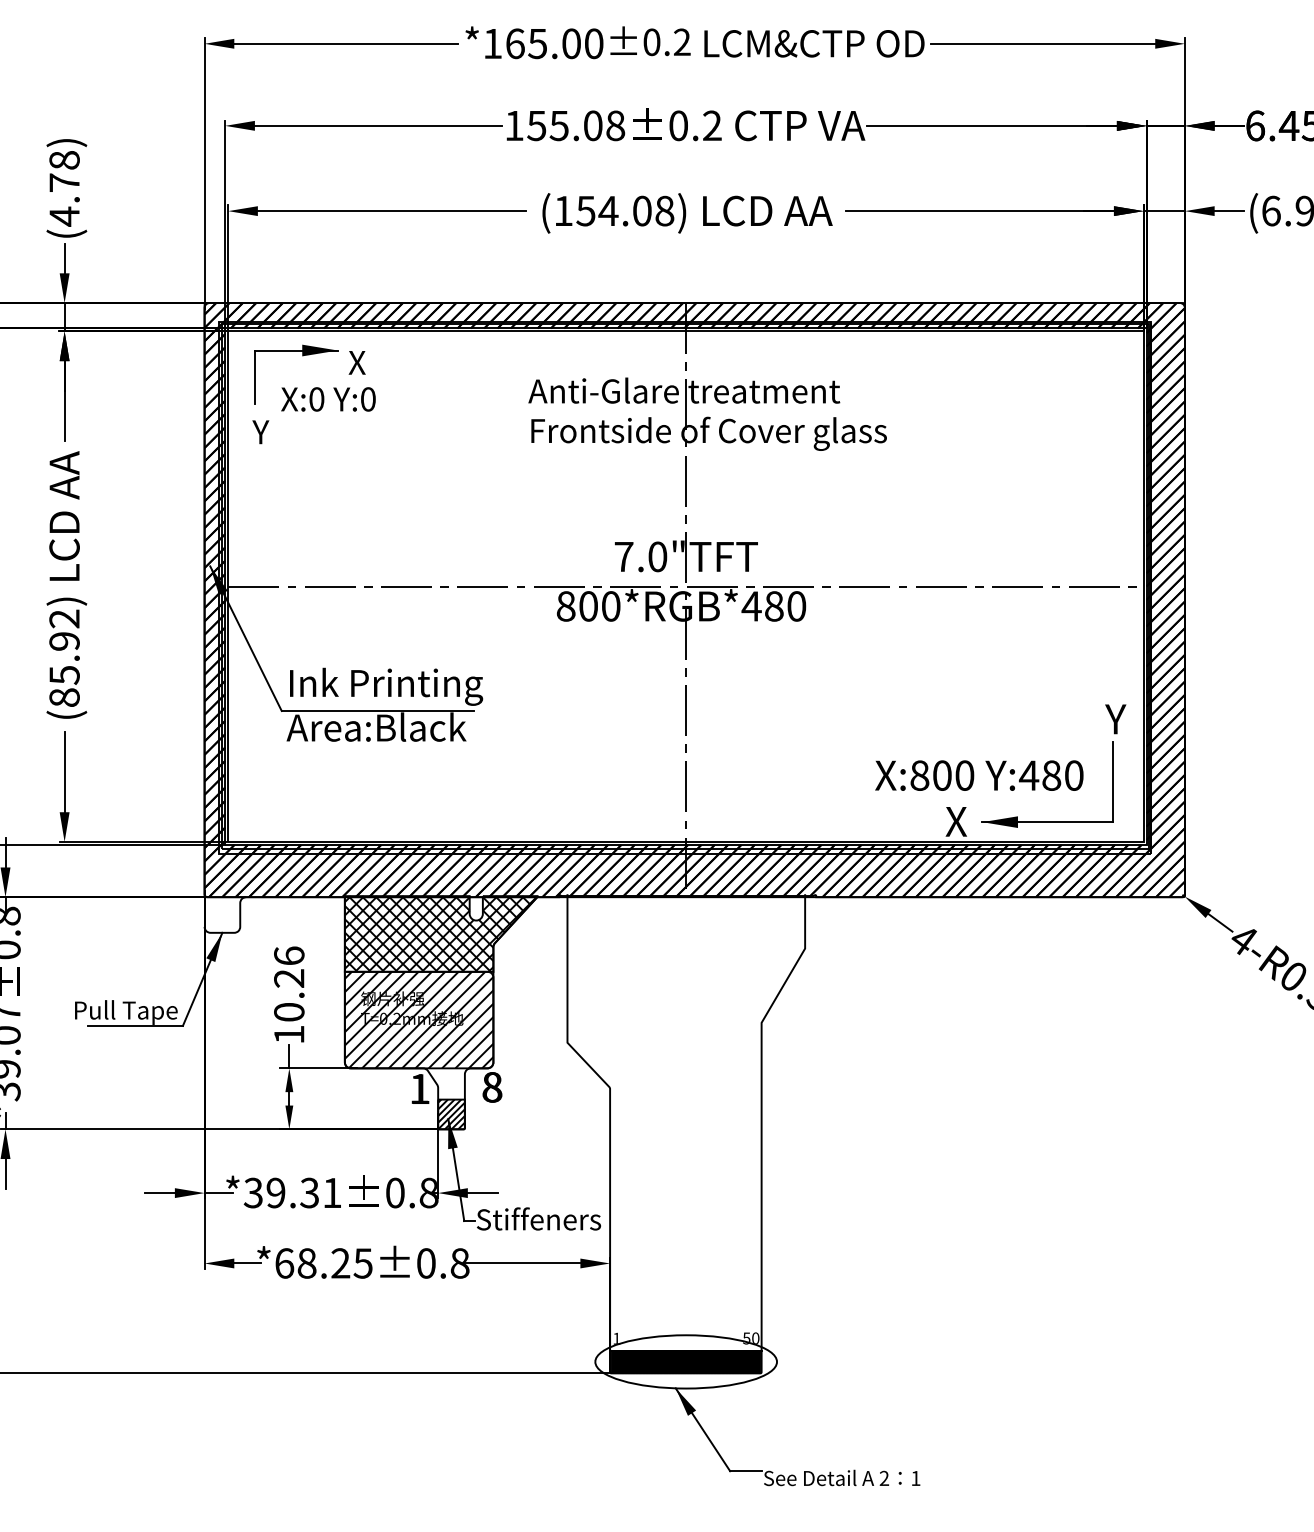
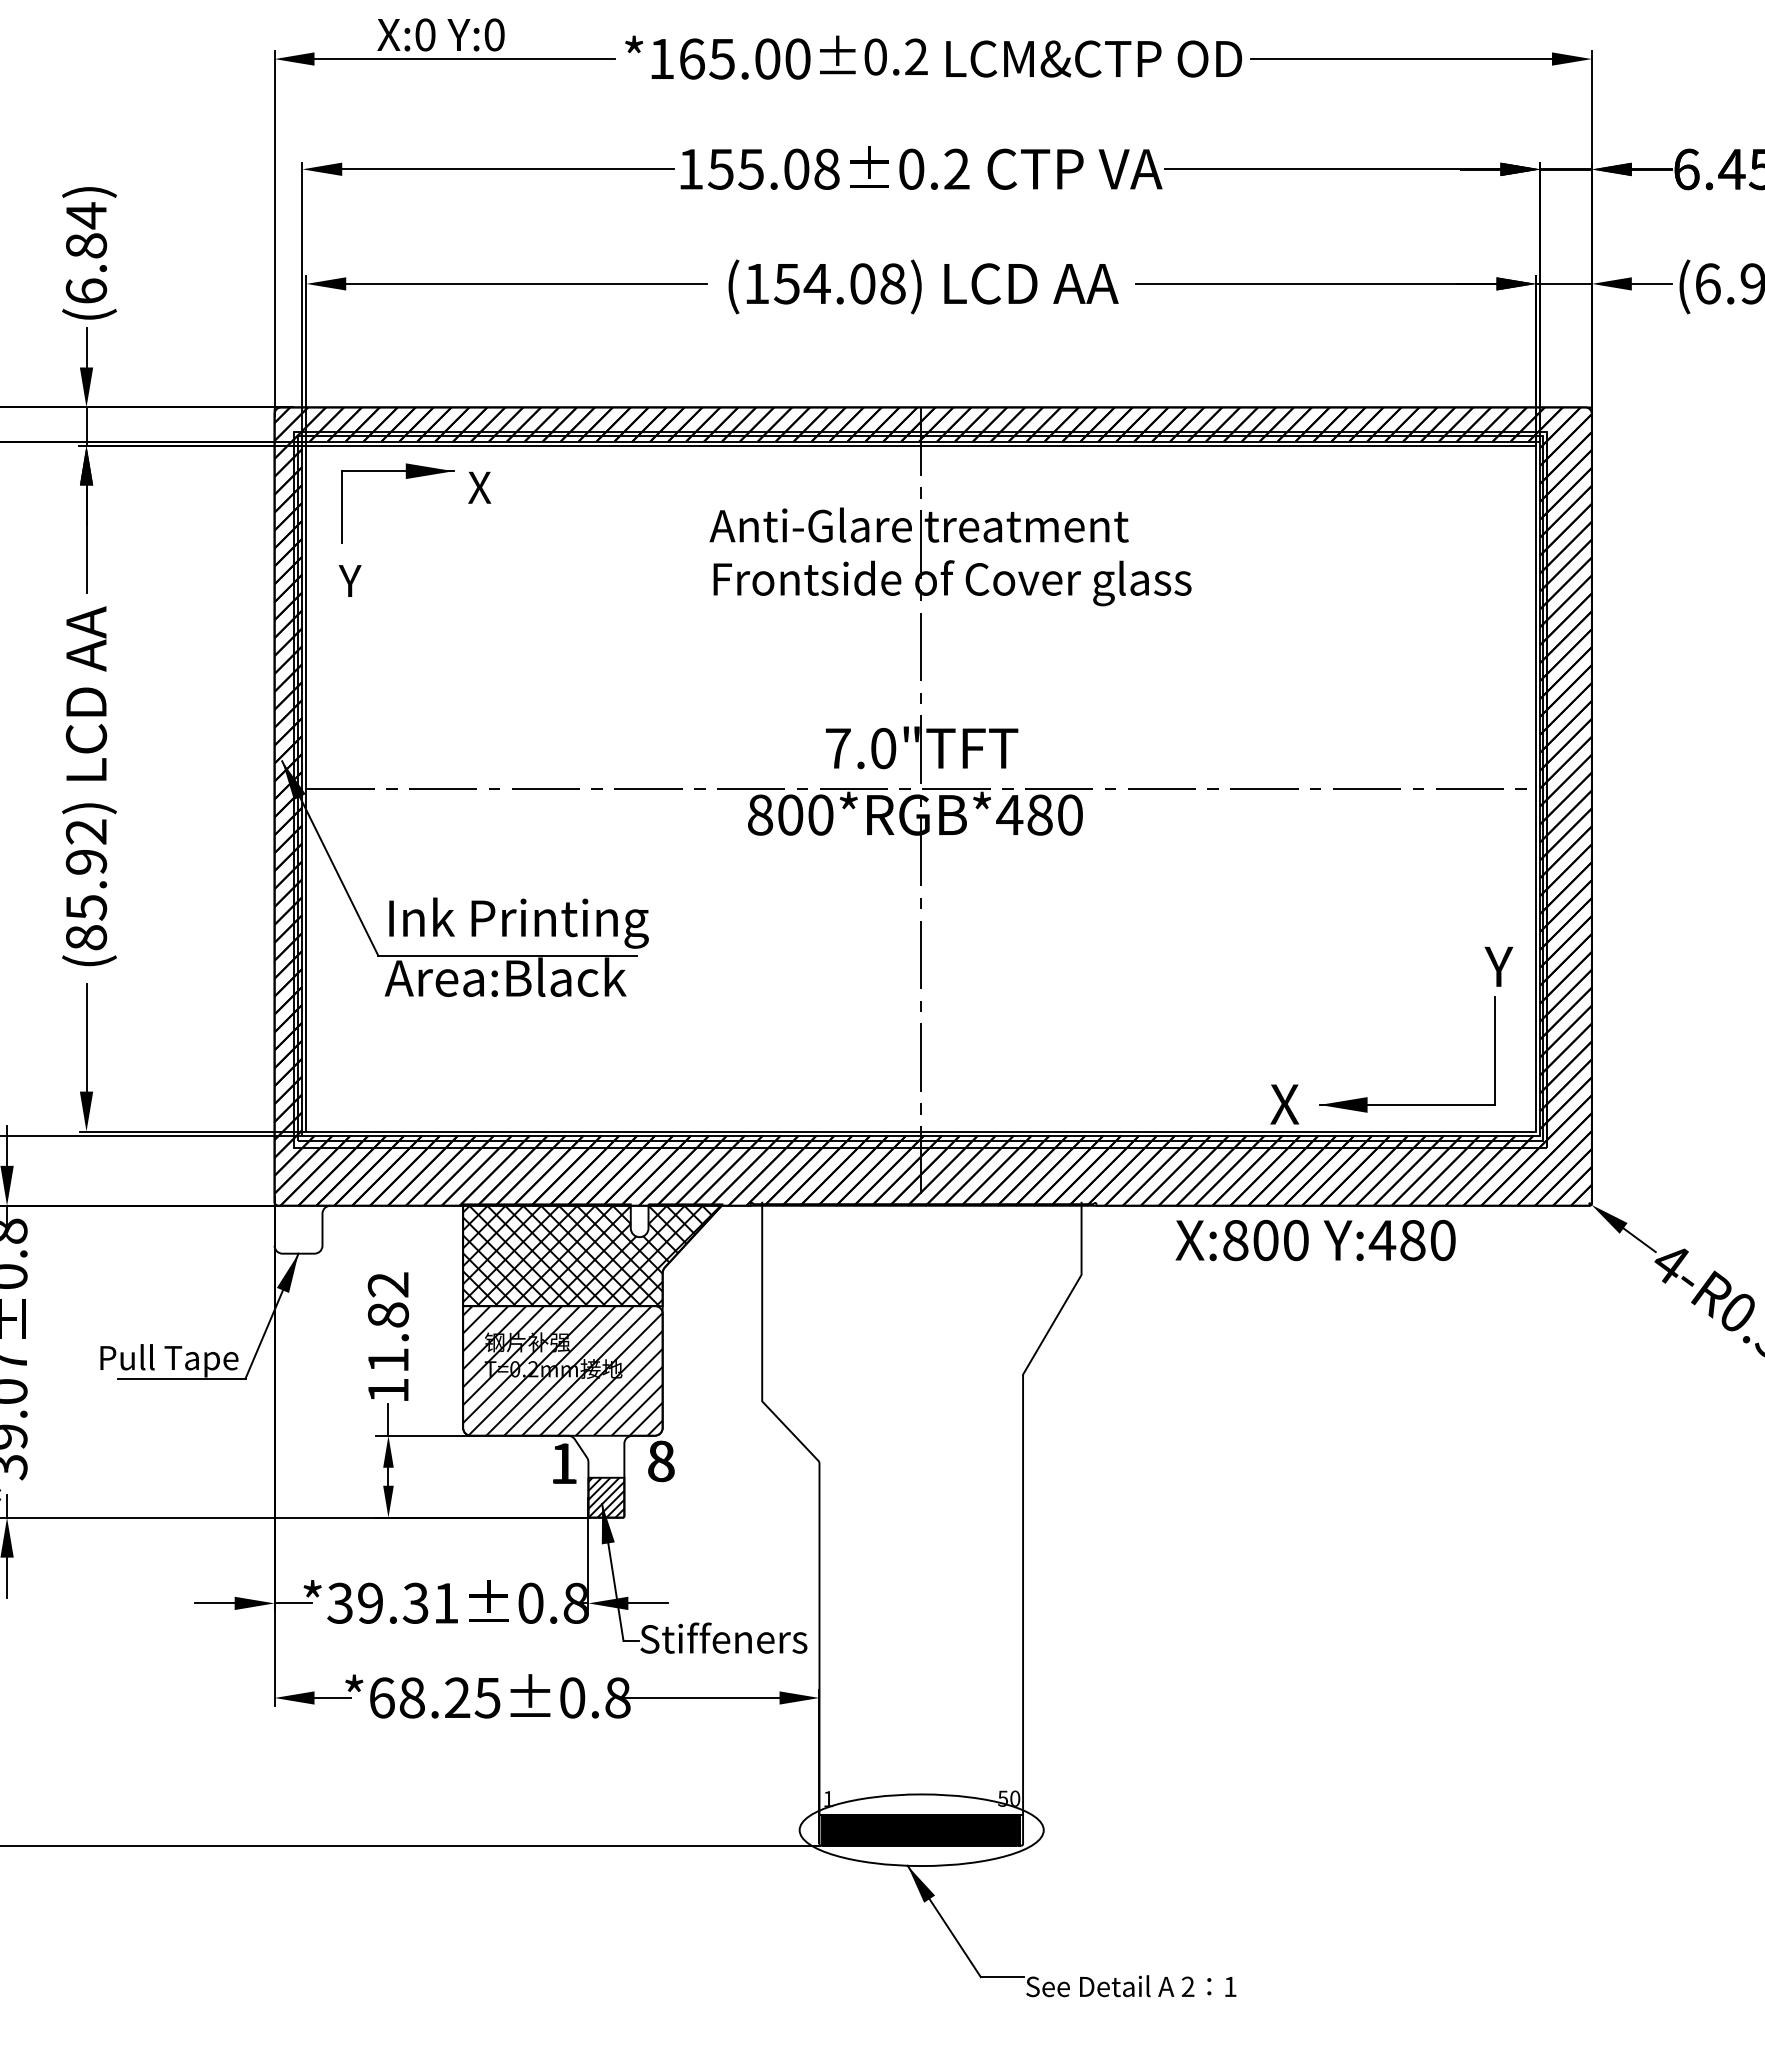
text: (64, 188) -> (86, 253), (4.78) -> (6.84)
text: (328, 399) -> (440, 34), moved
text: (979, 775) -> (1315, 1240), moved
text: (289, 984) -> (388, 1322), 10.26 -> 11.82

